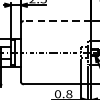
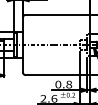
line: (57, 20) -> (57, 14), dashed -> solid

